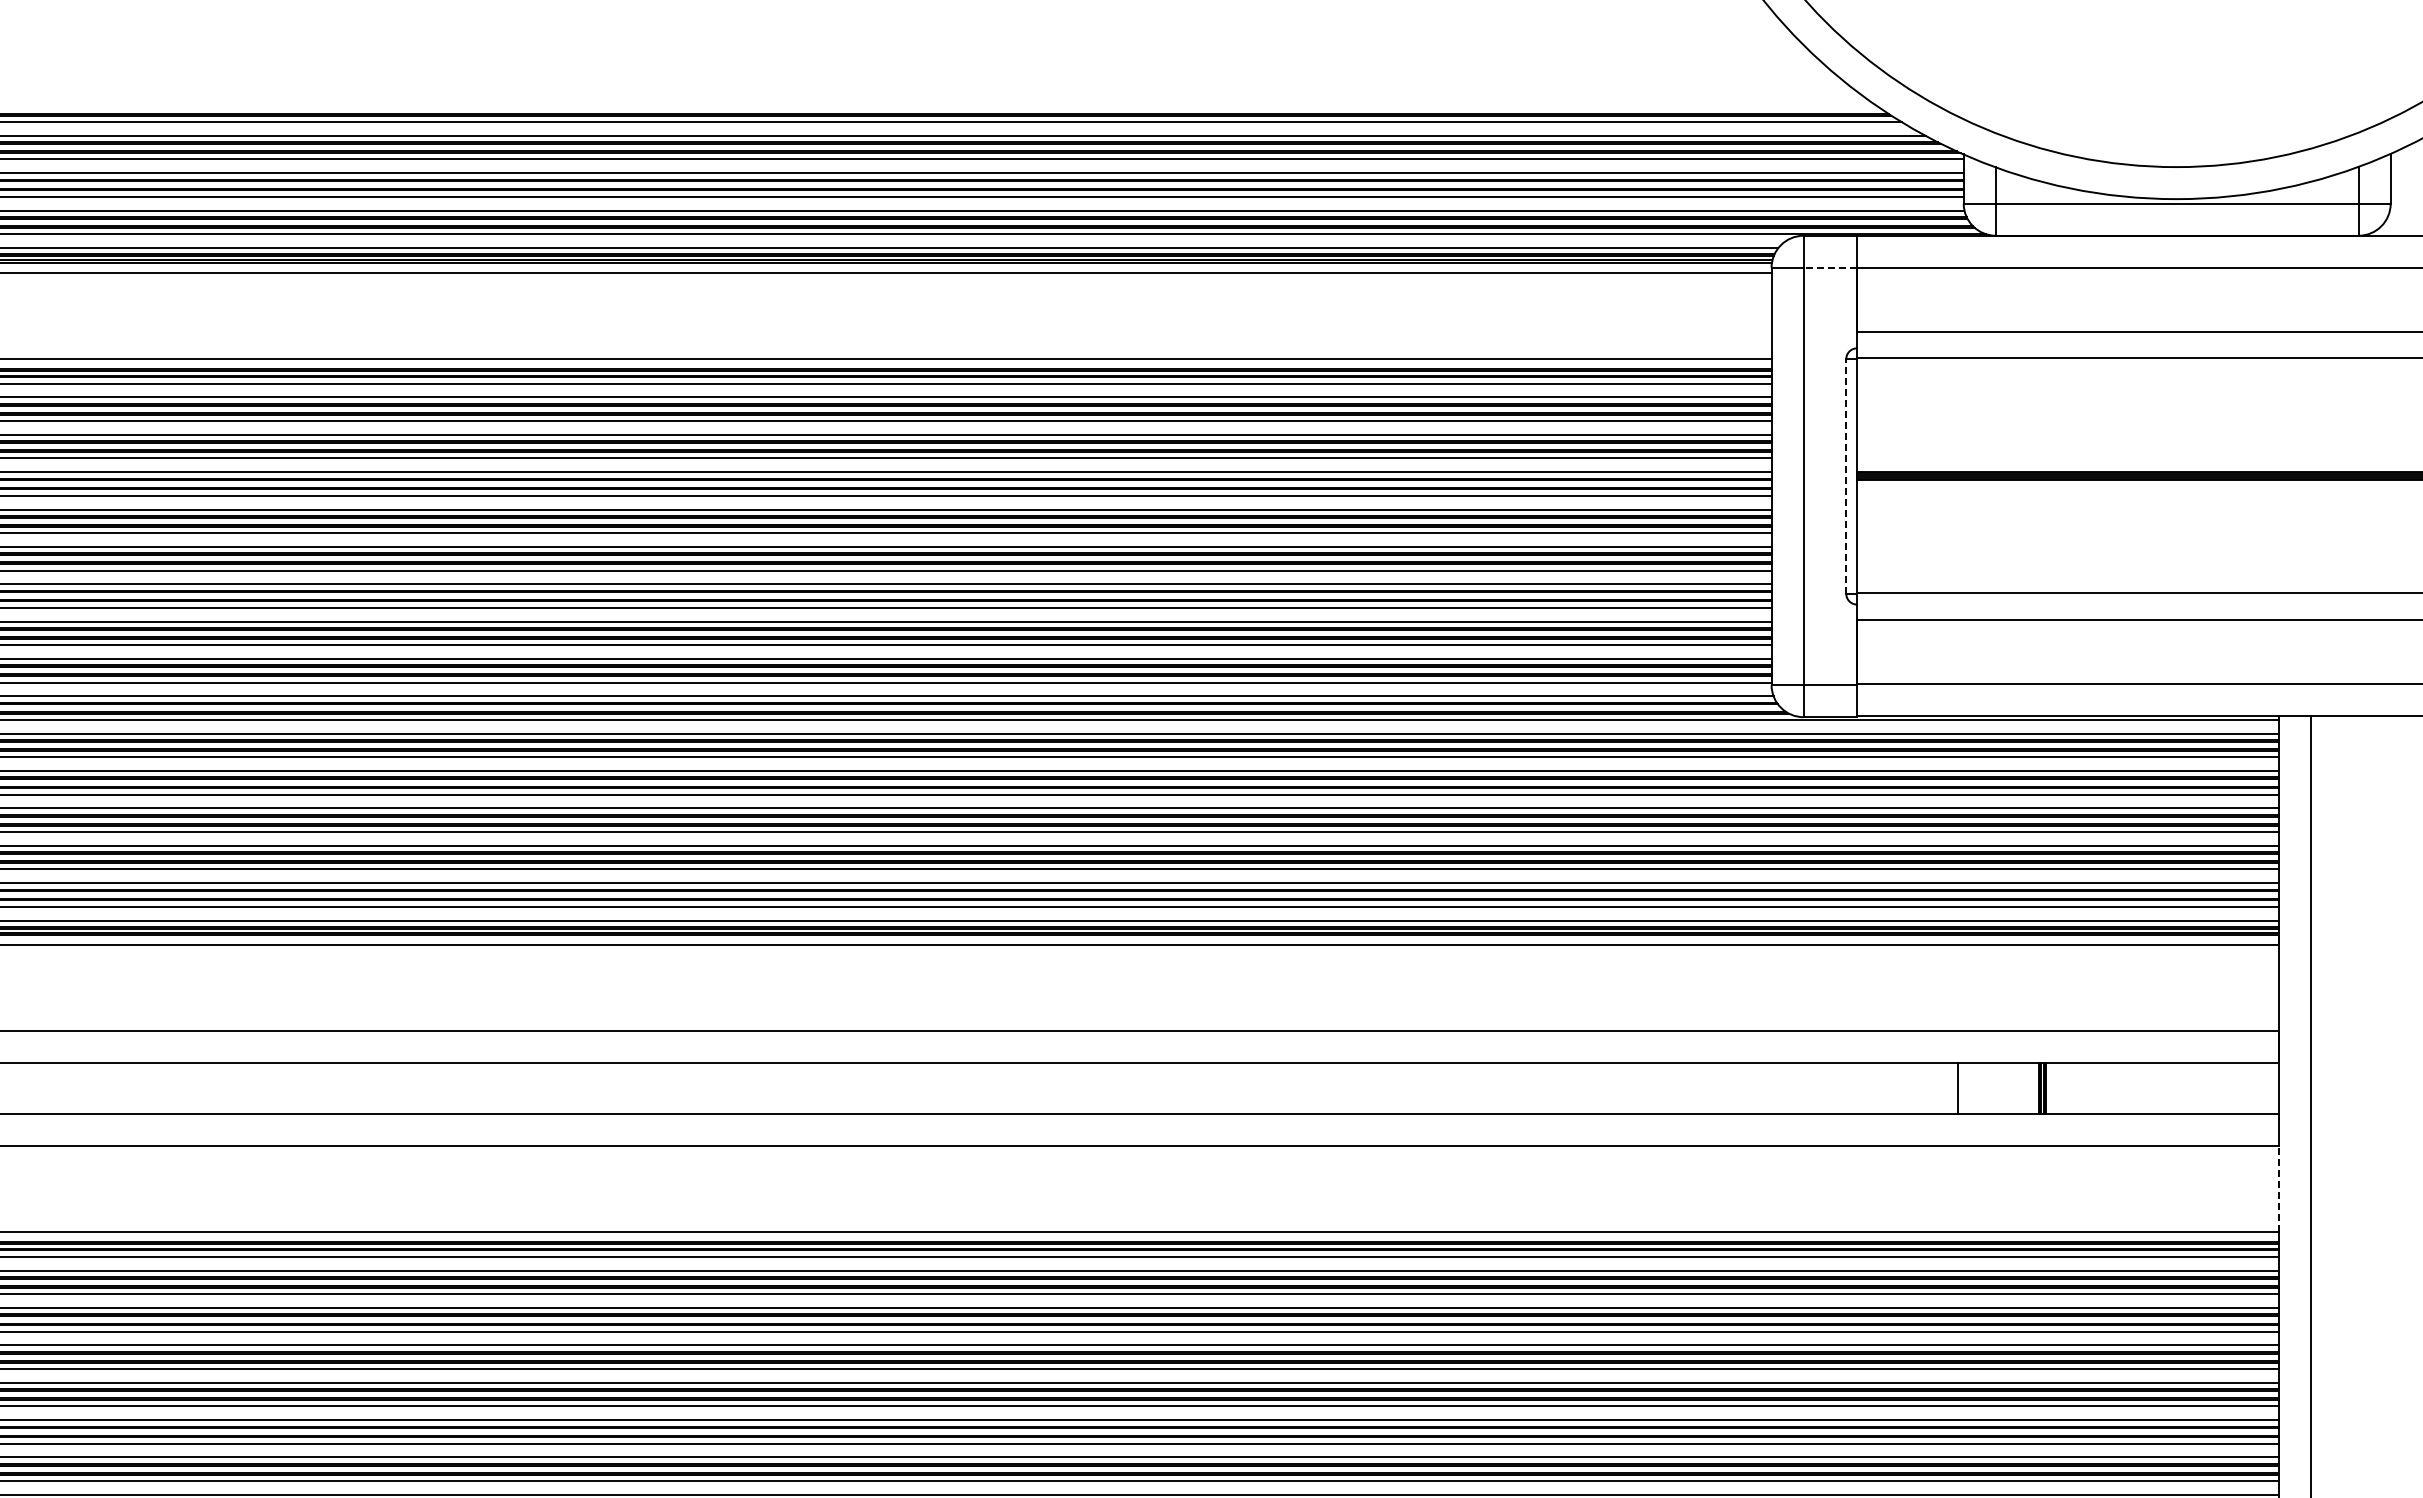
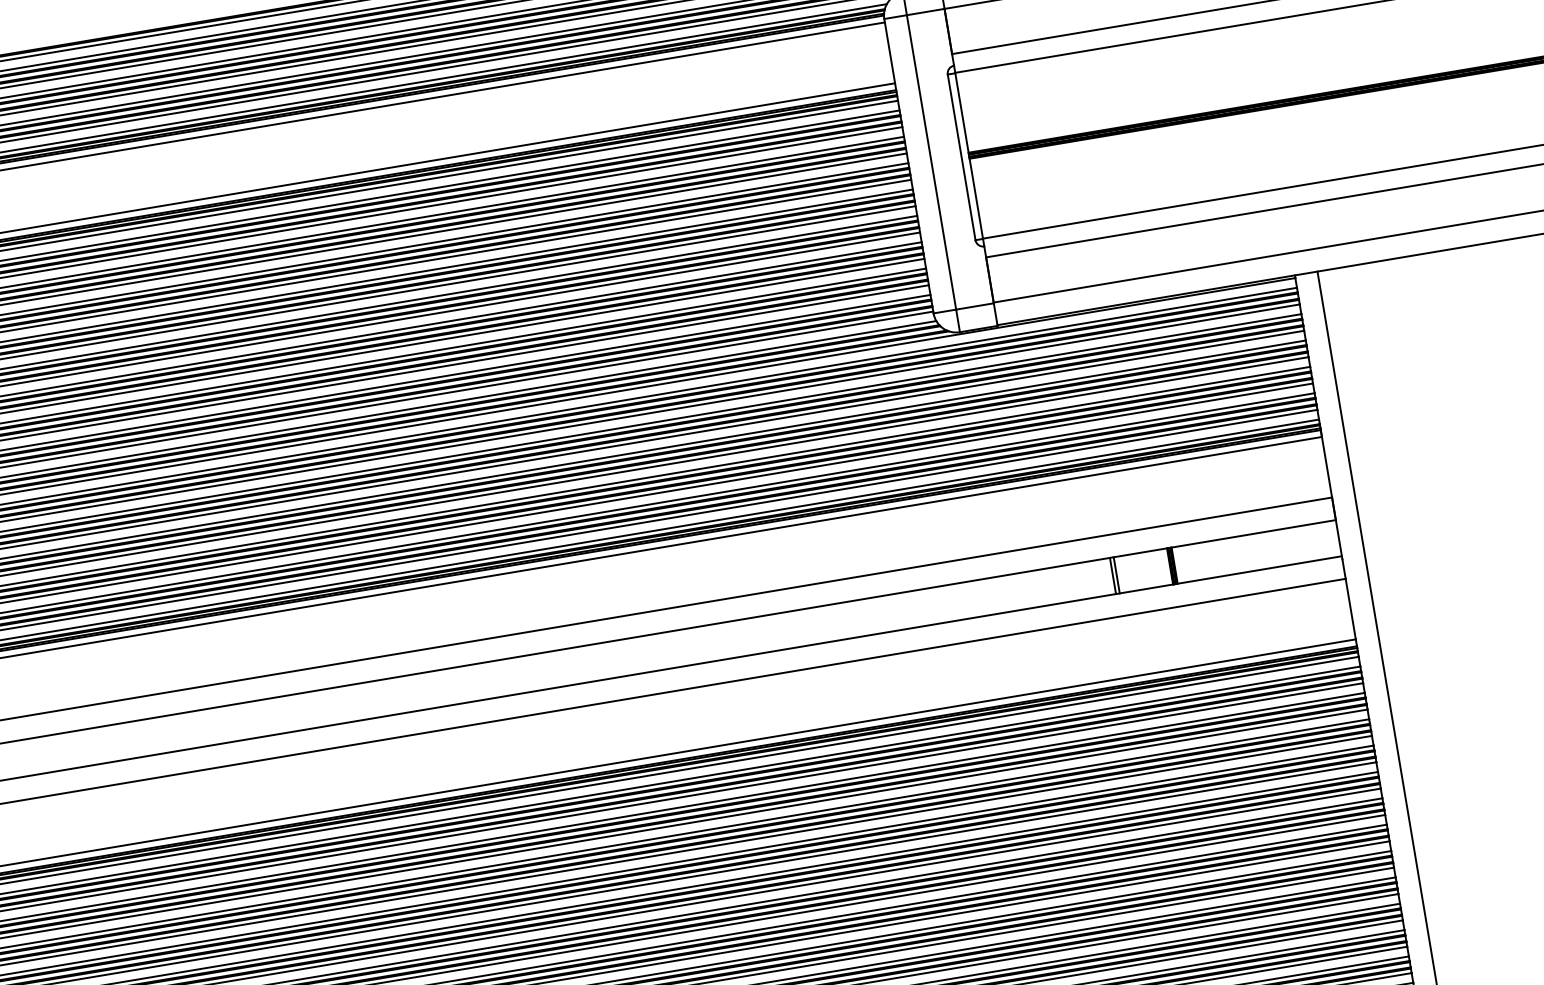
line: (1830, 267) -> (925, 11), dashed -> solid
line: (1846, 475) -> (961, 156), dashed -> solid
line: (1963, 1088) -> (1116, 575), added
line: (2278, 1189) -> (1350, 609), dashed -> solid

